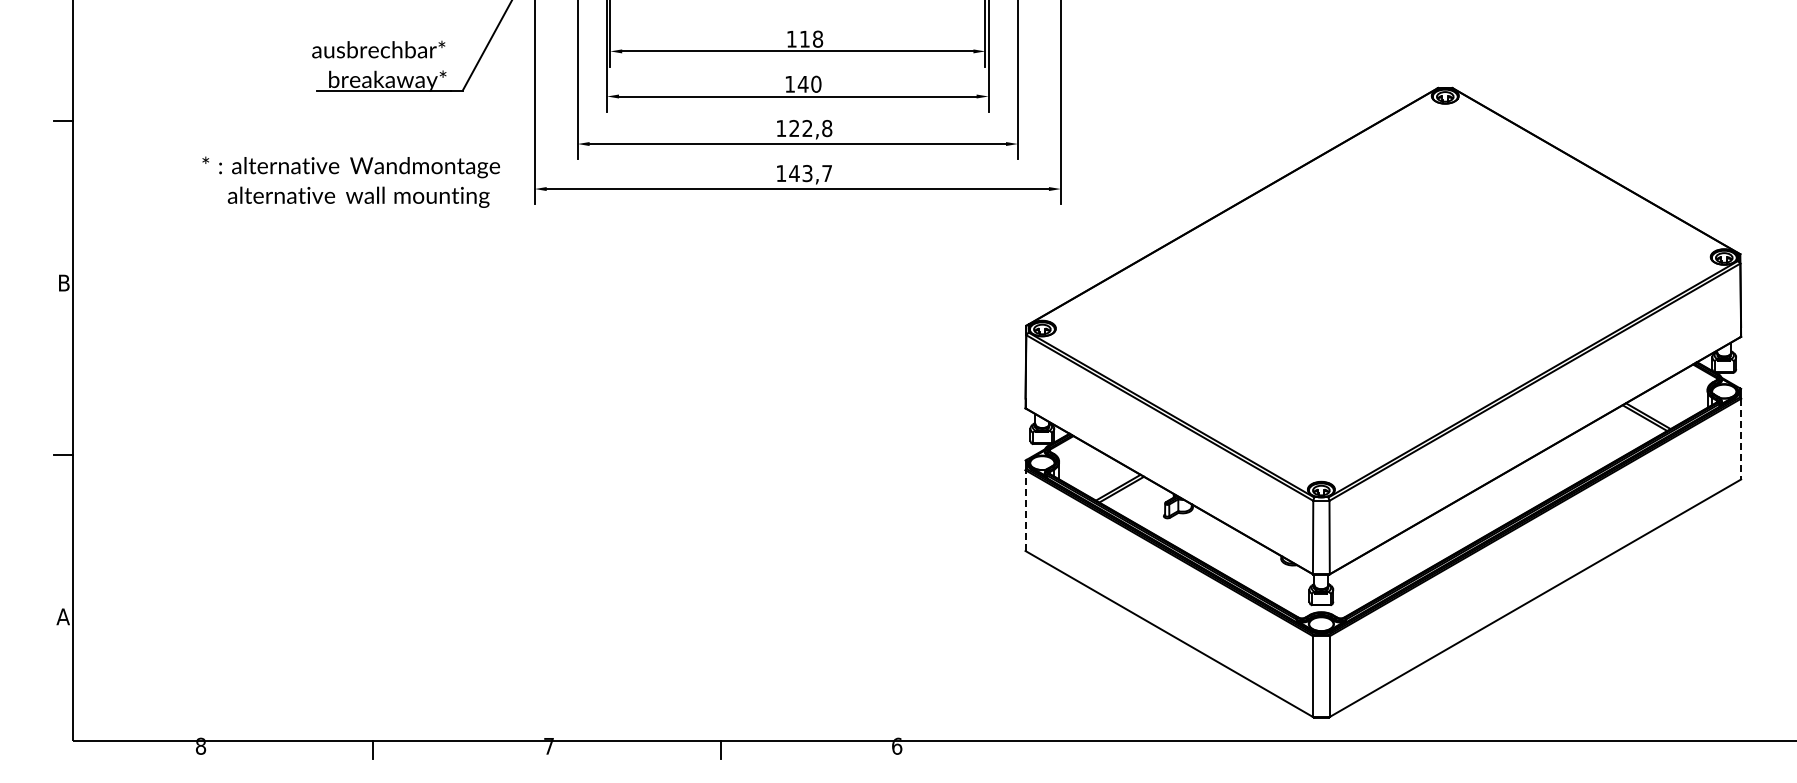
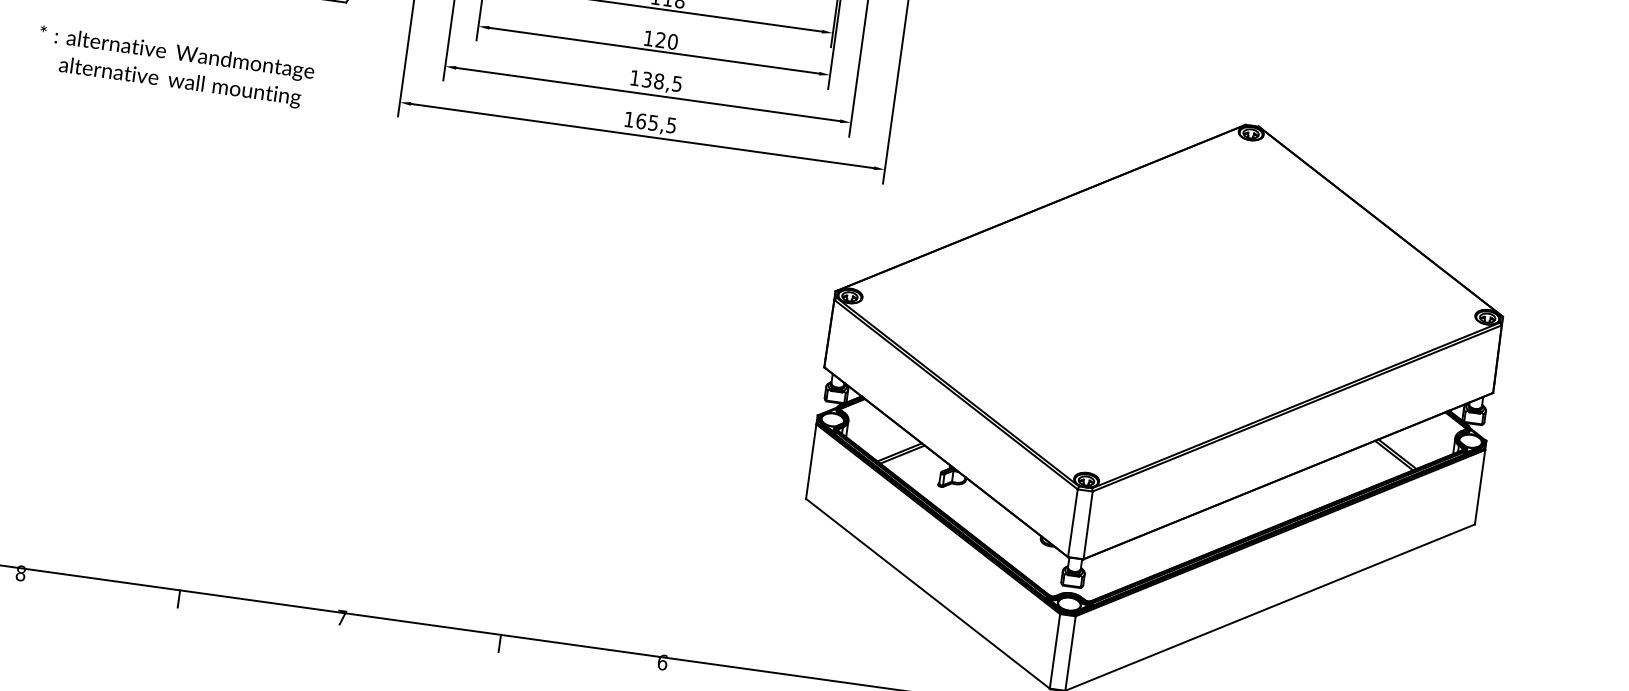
text: (802, 83) -> (660, 39), 140 -> 120
text: (810, 128) -> (661, 81), 122,8 -> 138,5
text: (810, 173) -> (656, 123), 143,7 -> 165,5
text: (350, 181) -> (174, 66), moved
line: (1741, 439) -> (1480, 487), dashed -> solid
line: (1025, 510) -> (811, 461), dashed -> solid

